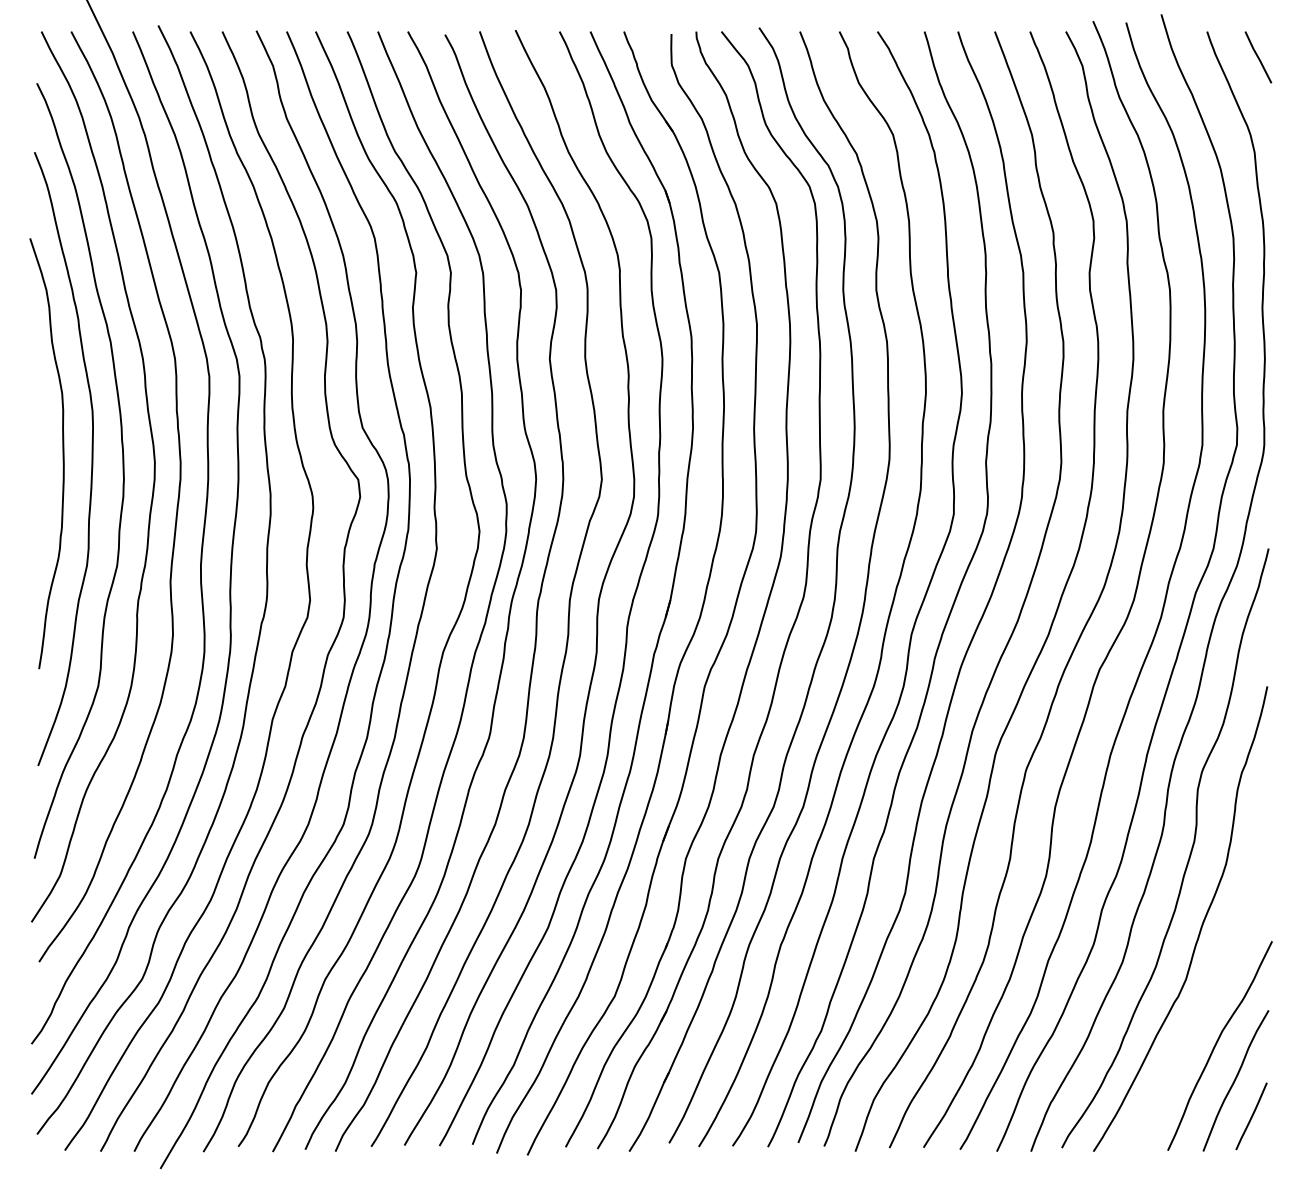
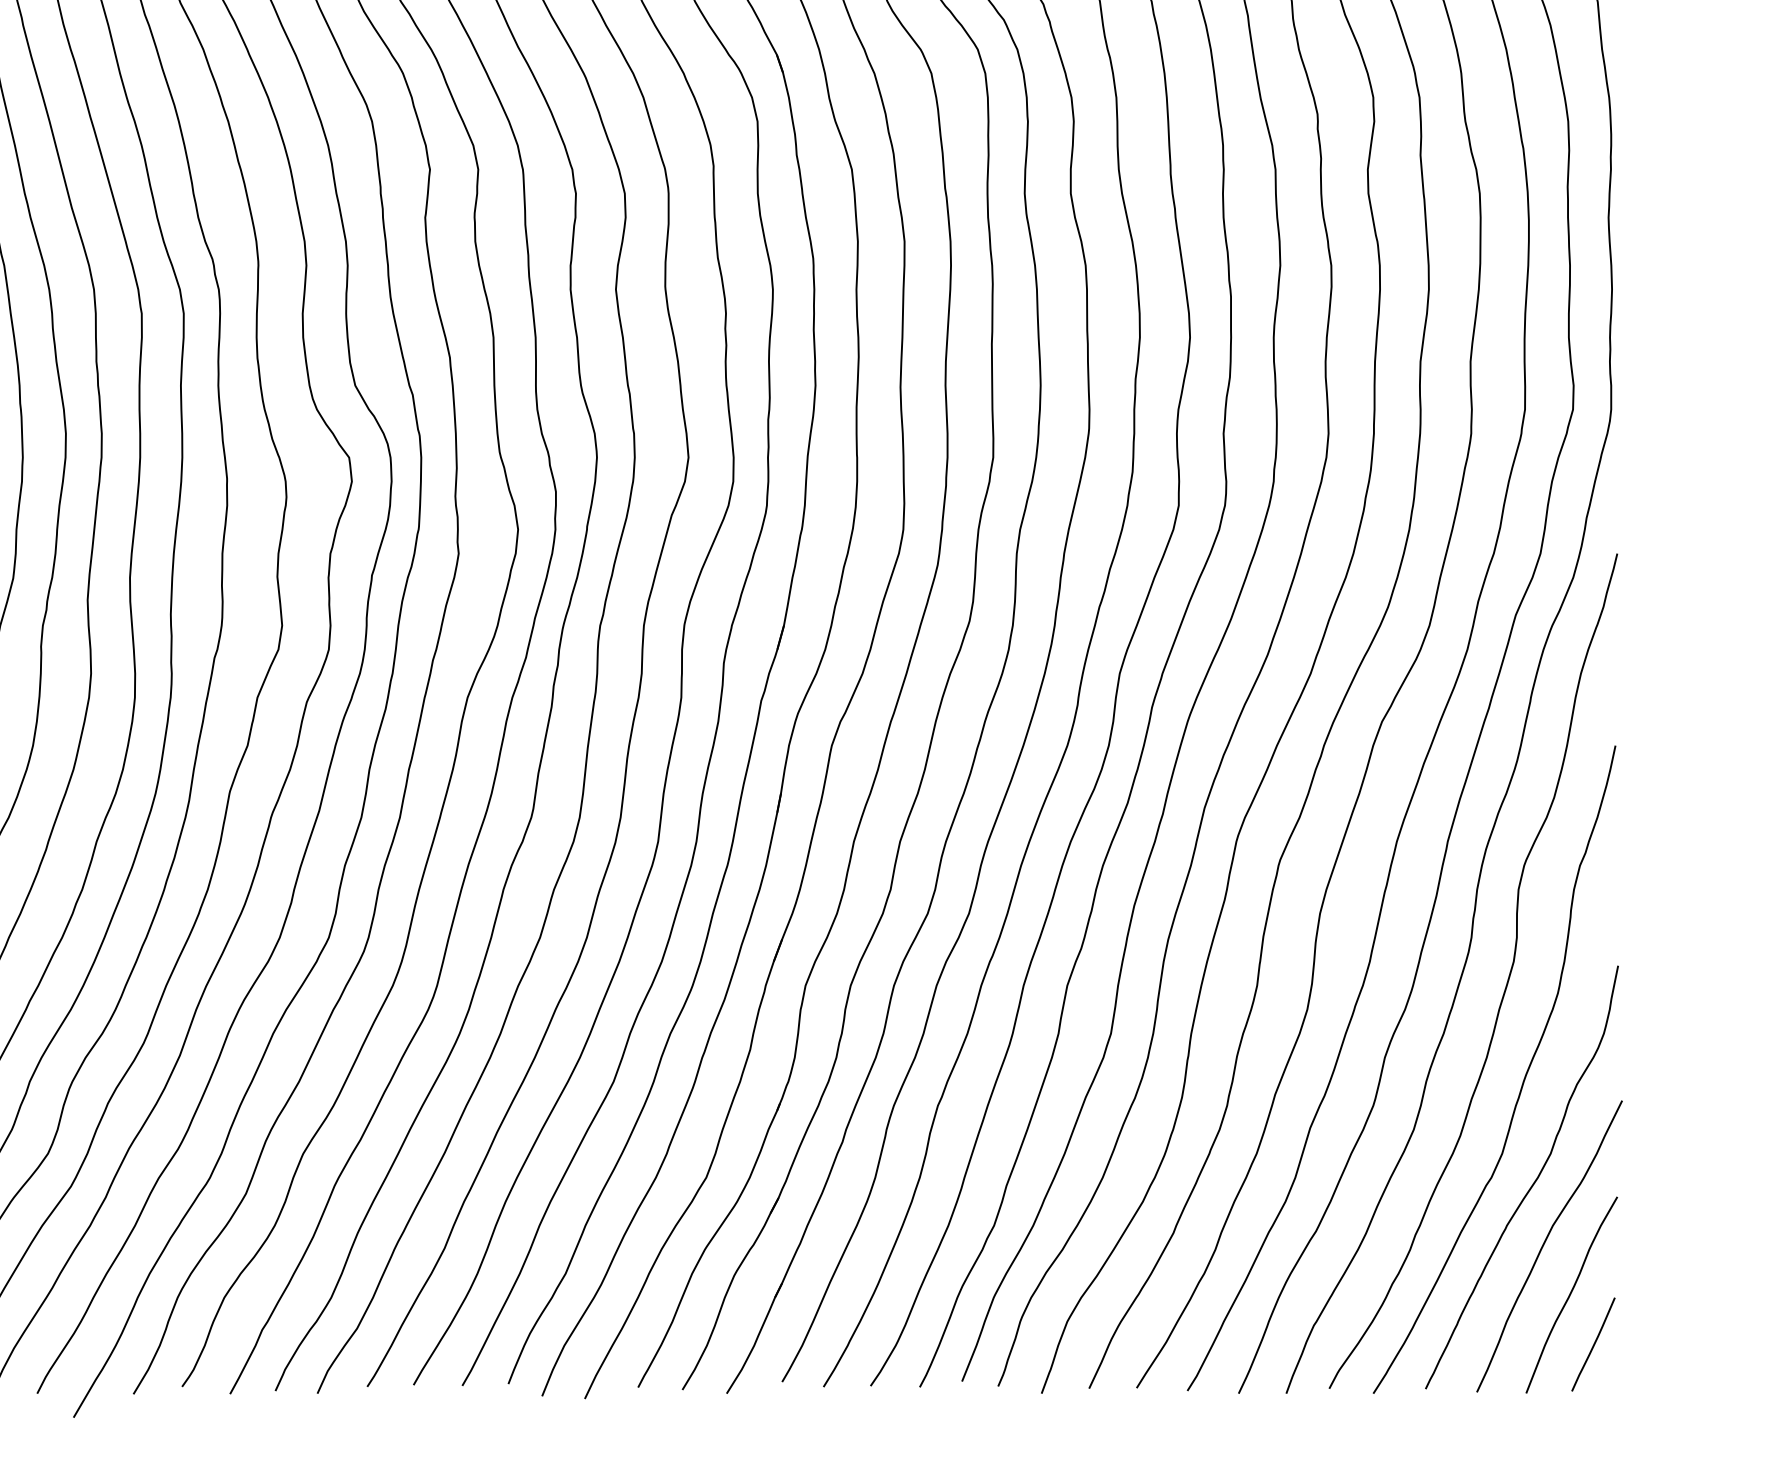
curve: (1207, 1000) -> (1532, 1183), added

